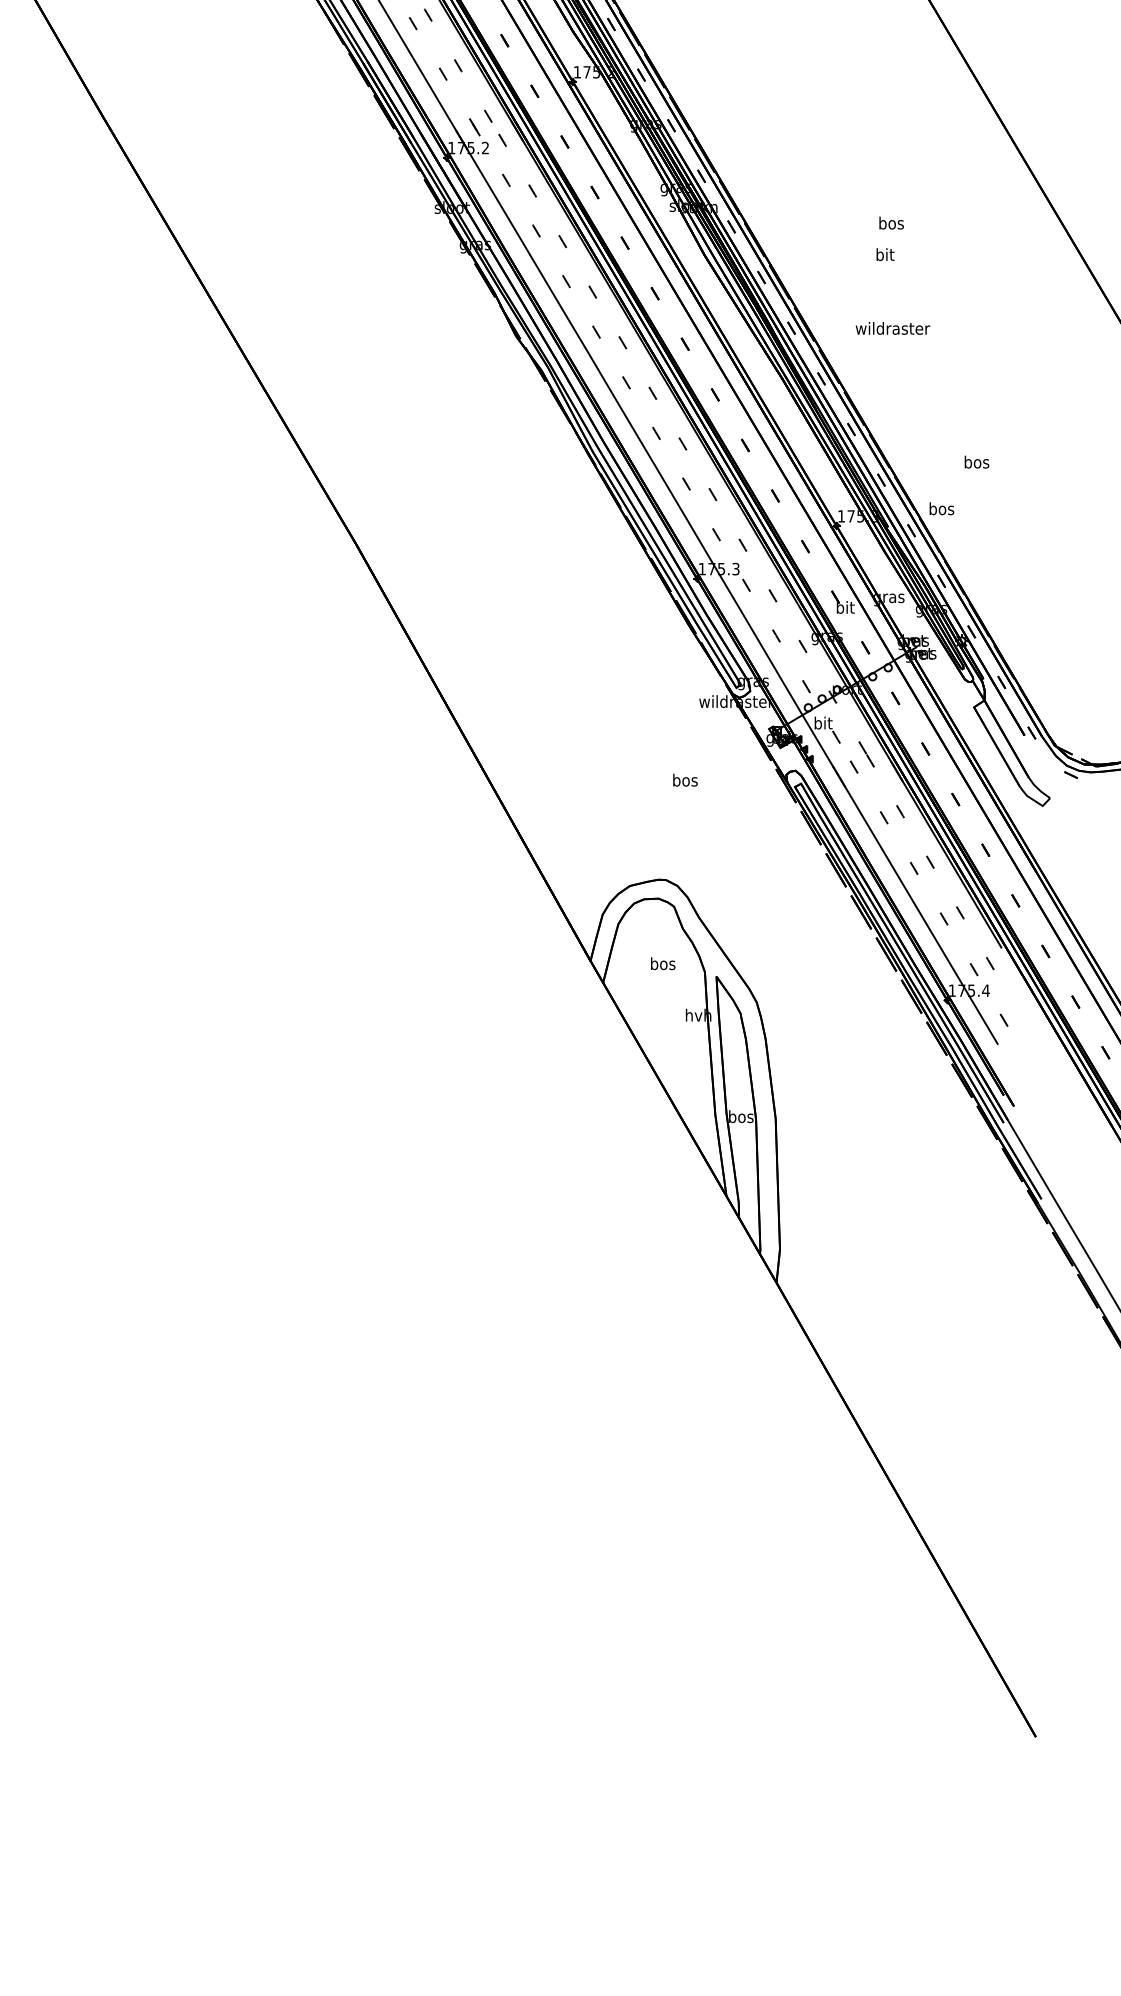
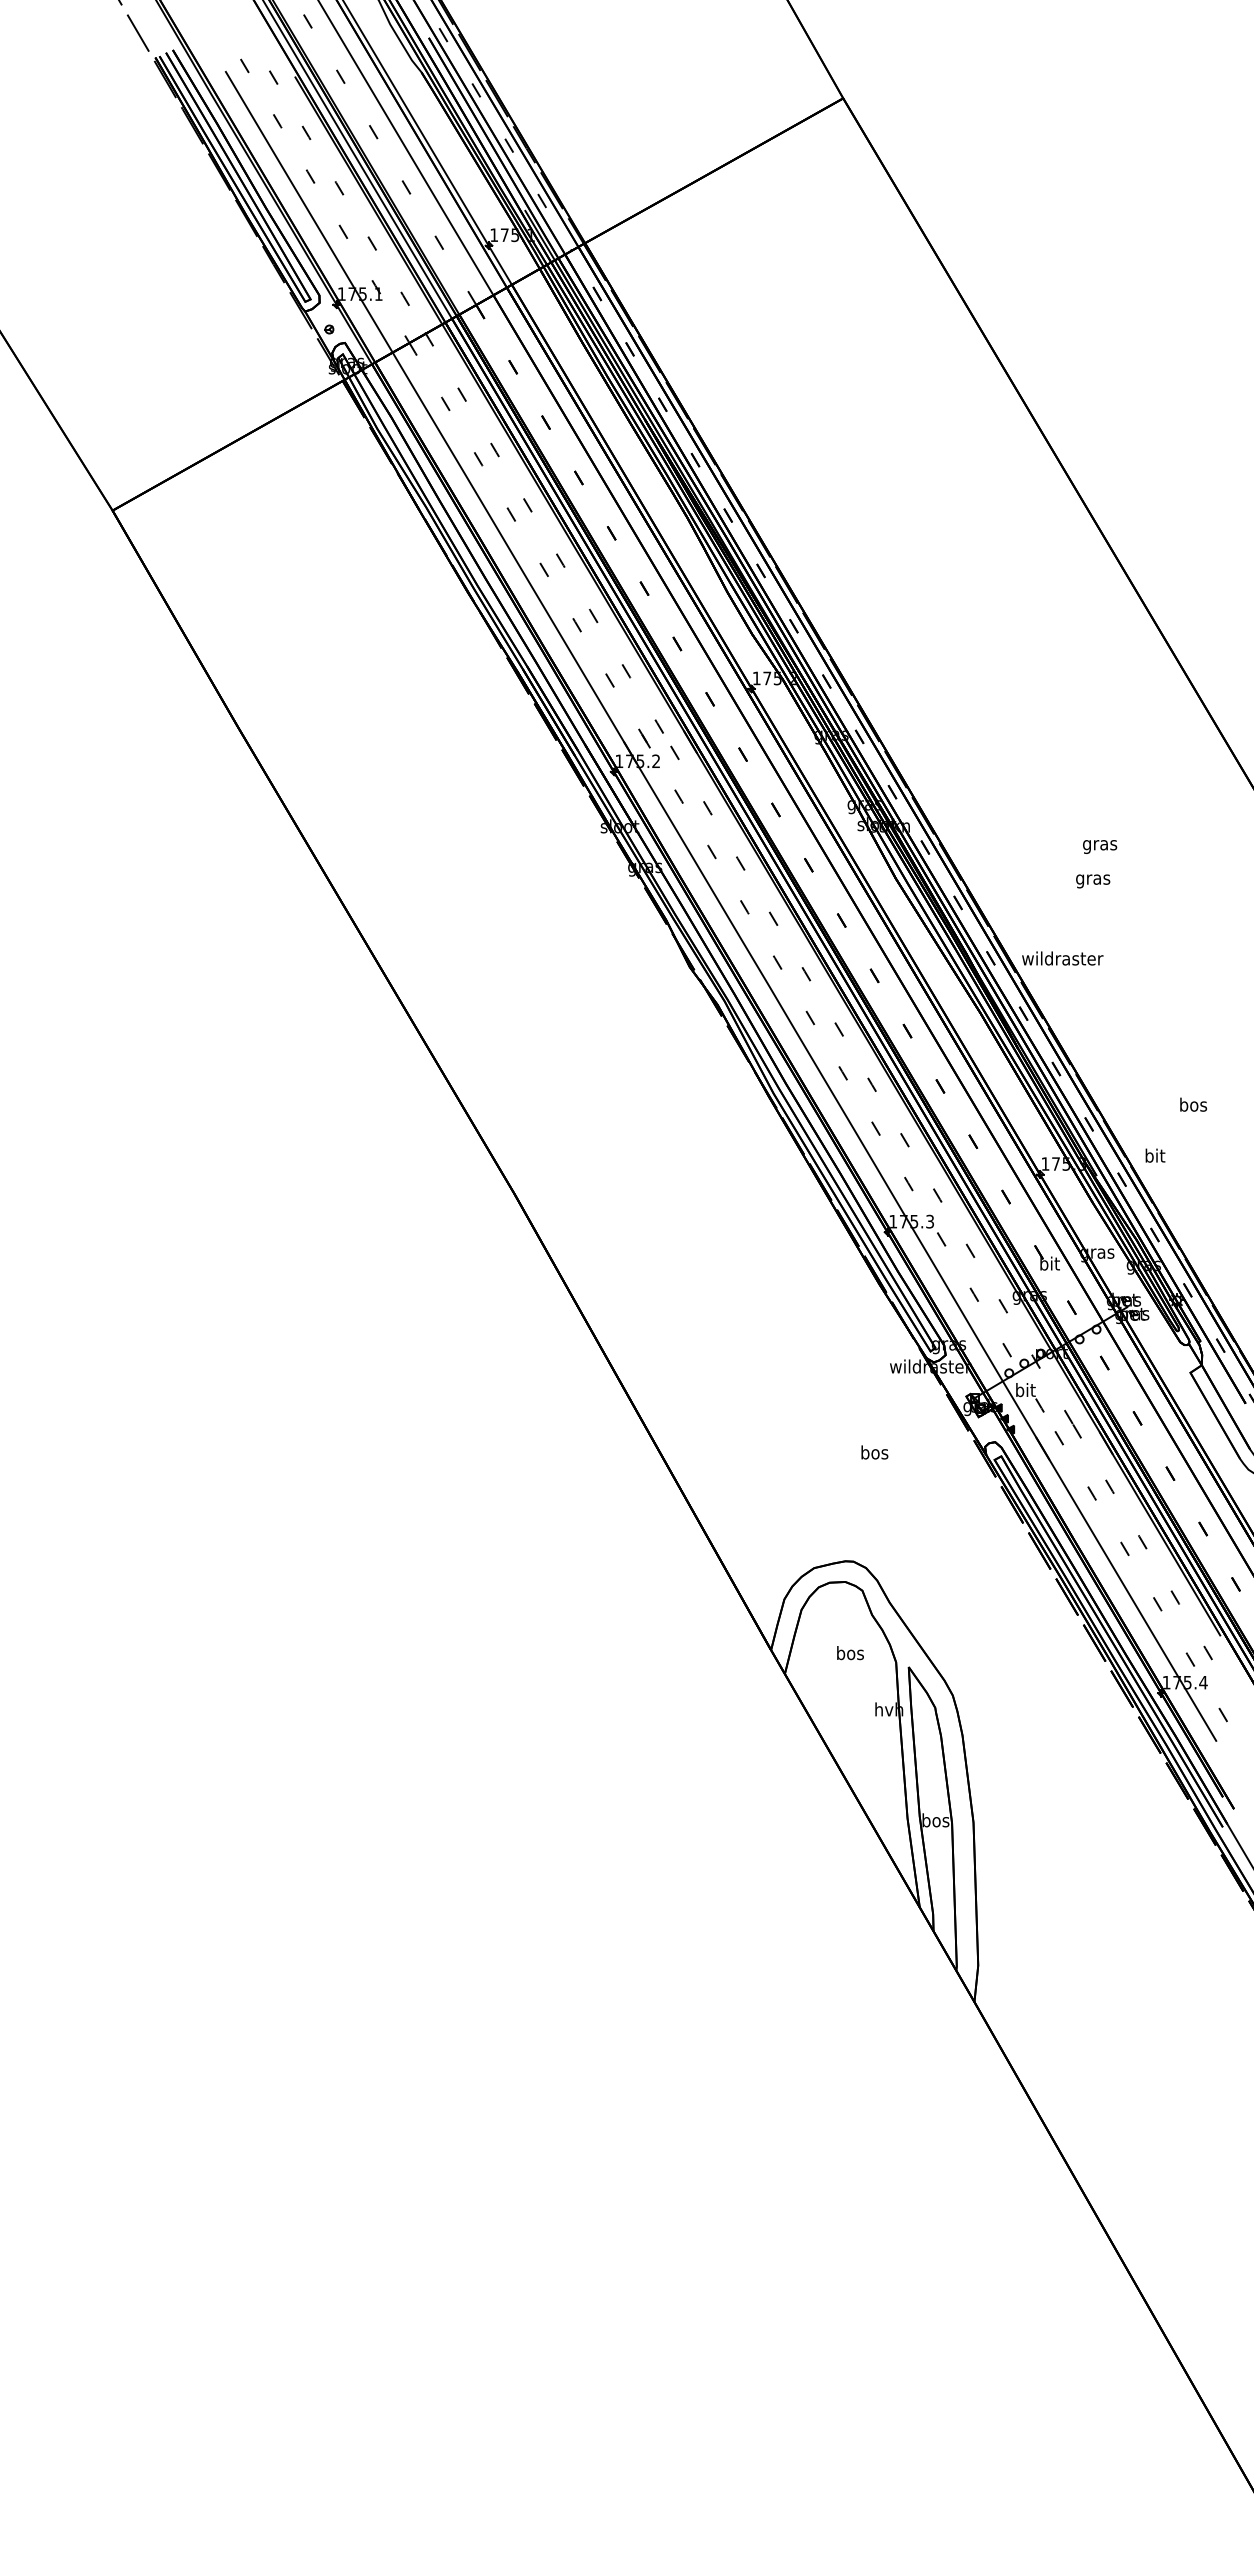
text: (891, 224) -> (1100, 844), bos -> gras
text: (885, 256) -> (1093, 879), bit -> gras
text: (892, 328) -> (1062, 958), moved
text: (941, 508) -> (1154, 1155), bos -> bit

